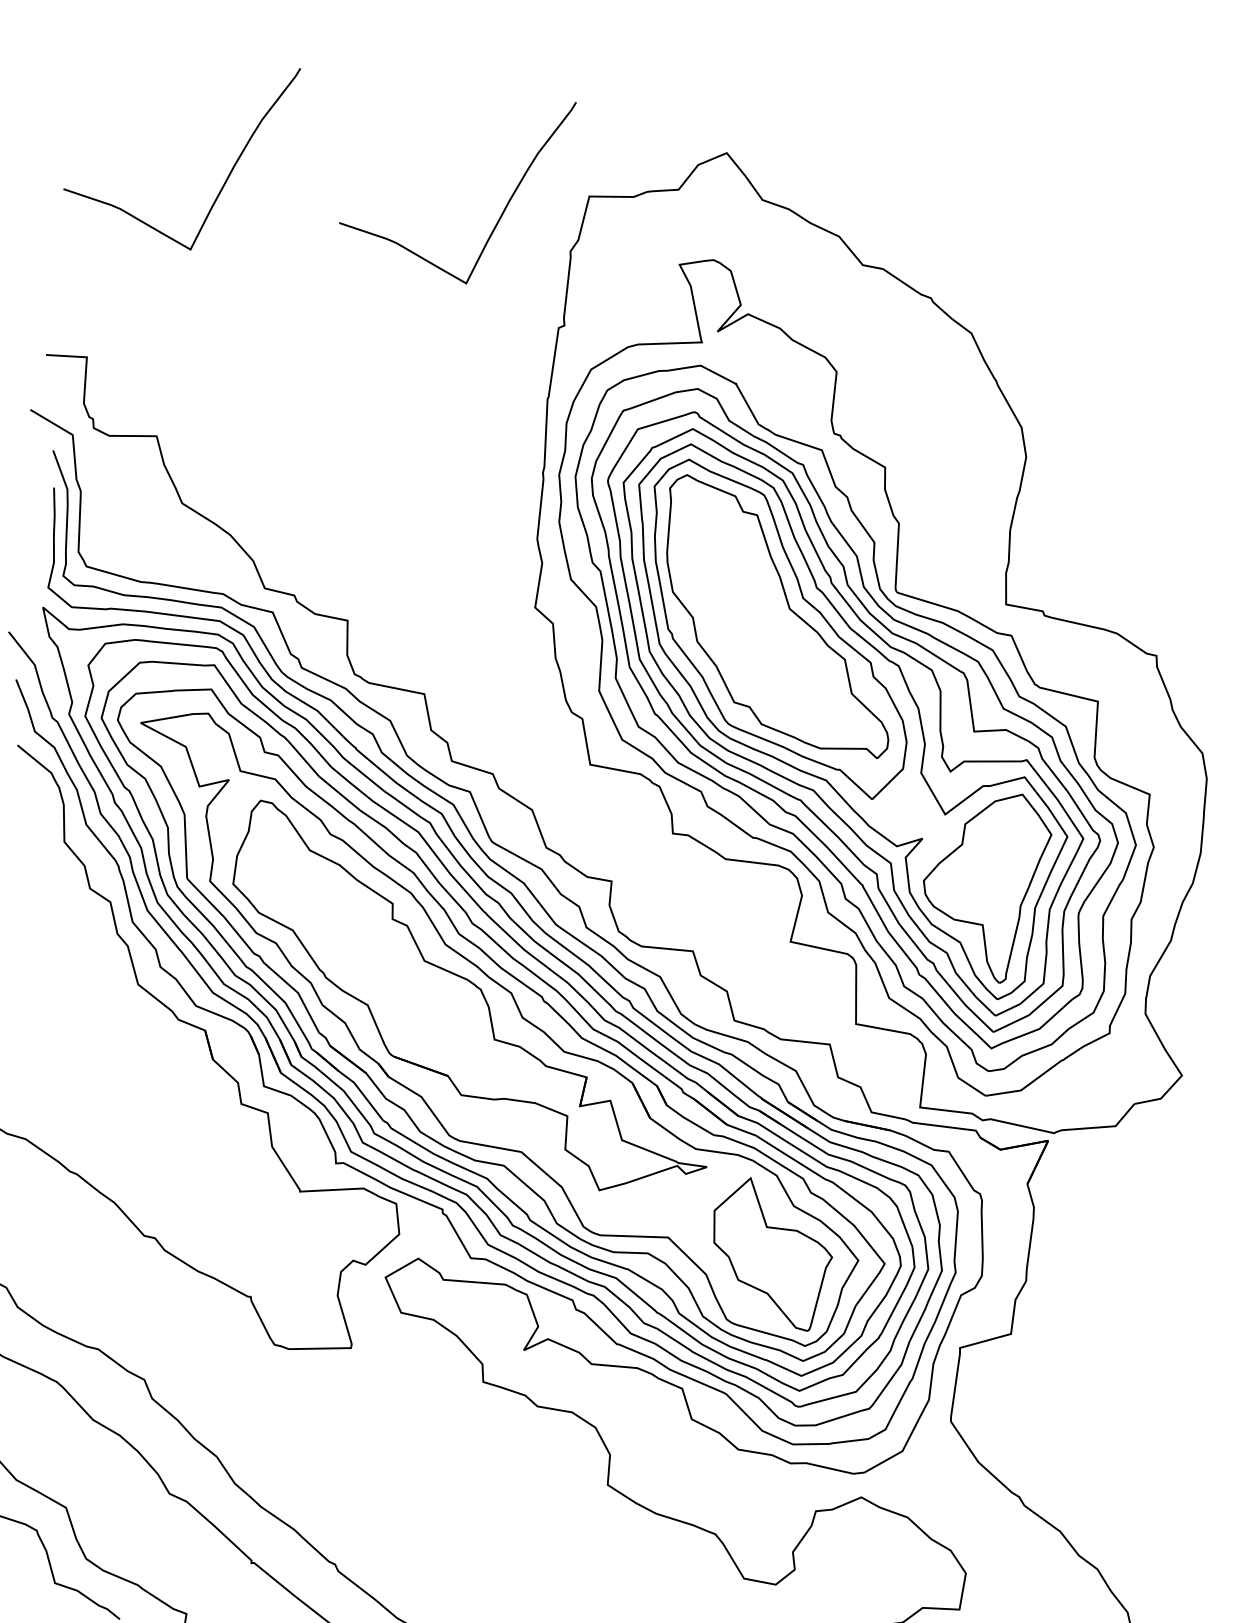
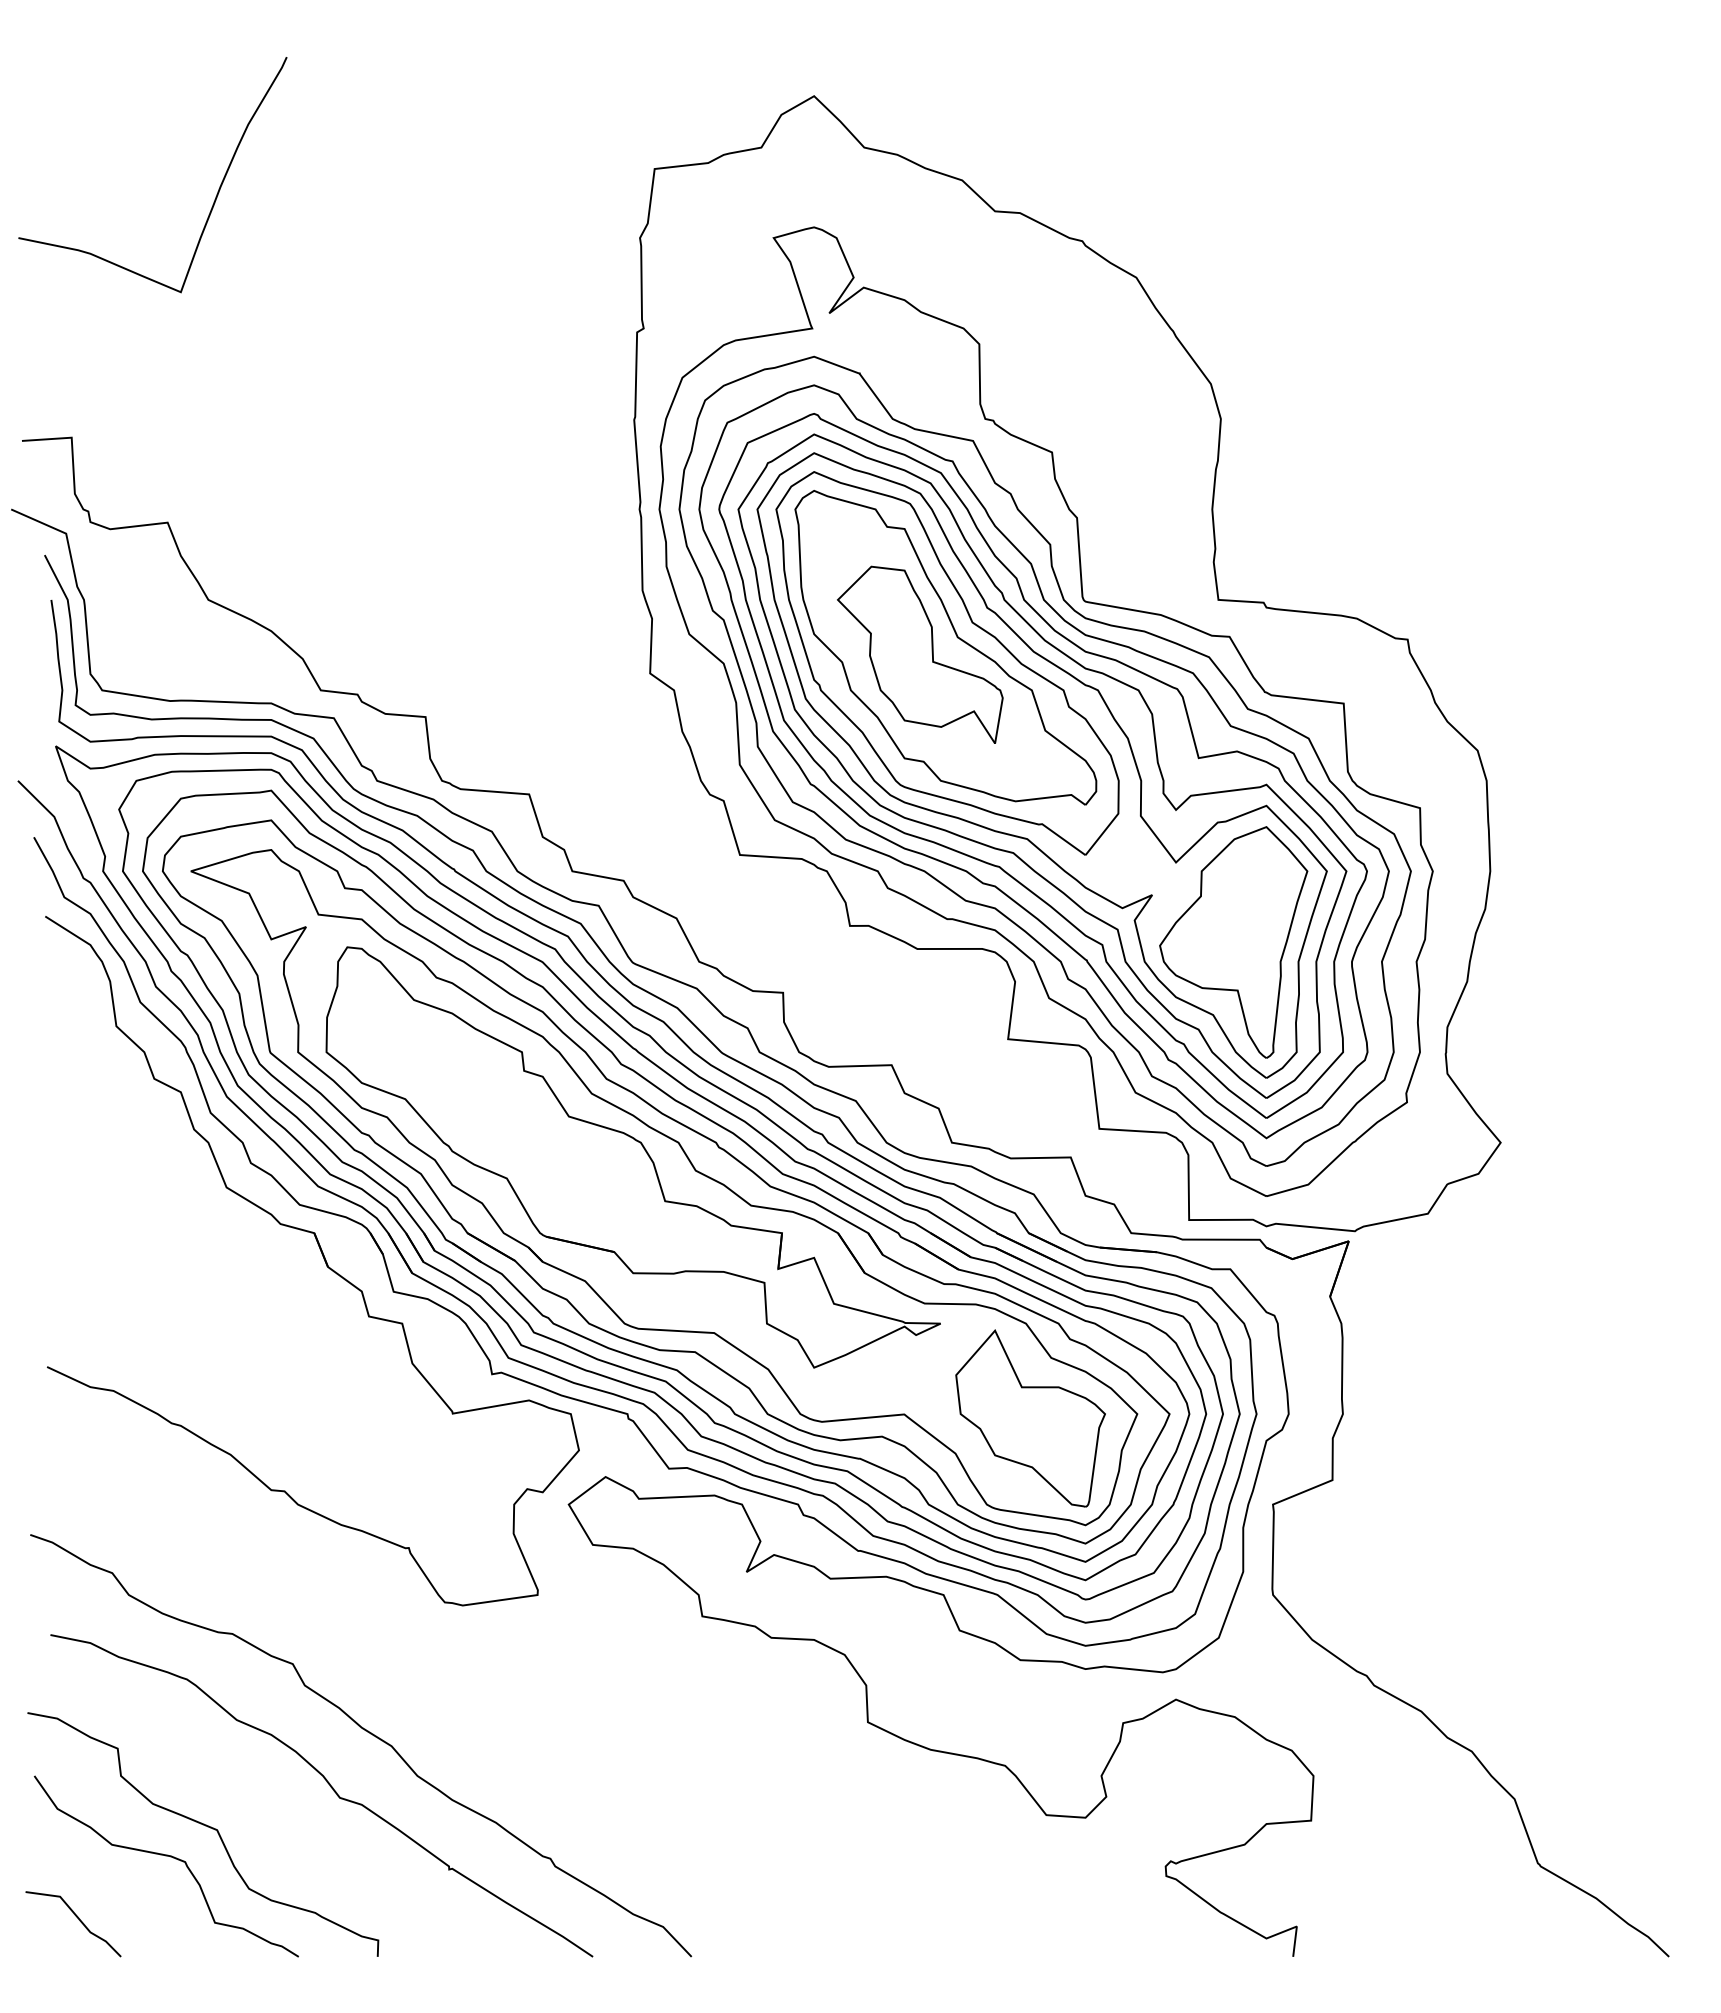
curve: (504, 208) -> (553, 196), removed
part: (757, 619) -> (920, 654), added

